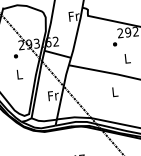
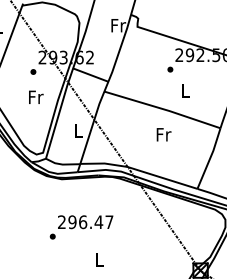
text: (20, 73) -> (36, 96), L -> Fr
text: (114, 91) -> (163, 134), L -> Fr
text: (53, 95) -> (79, 130), Fr -> L

